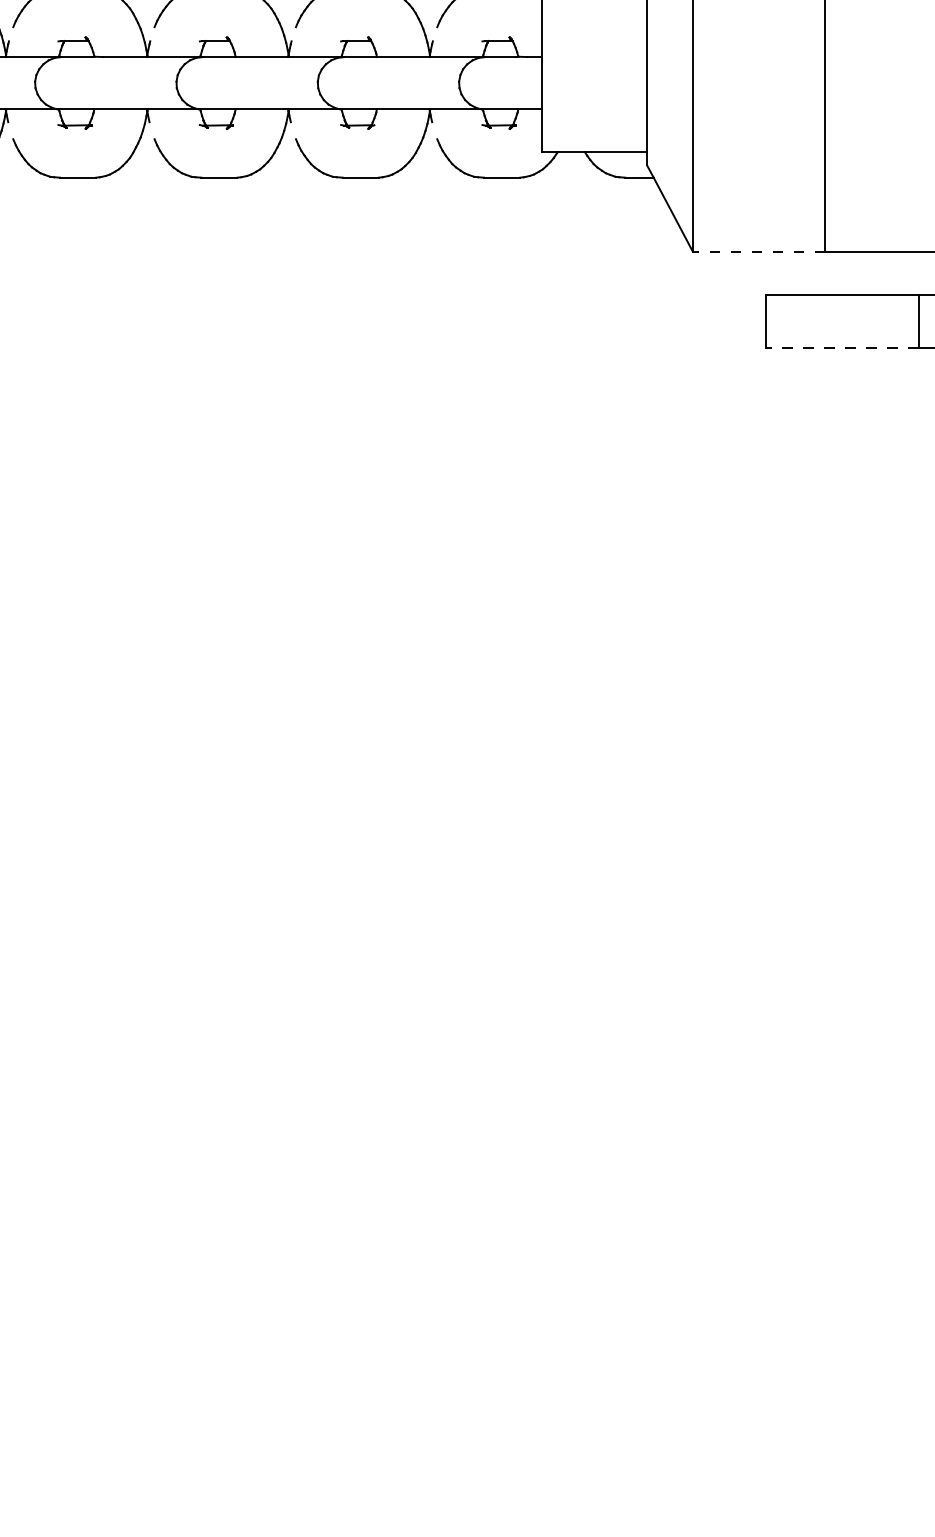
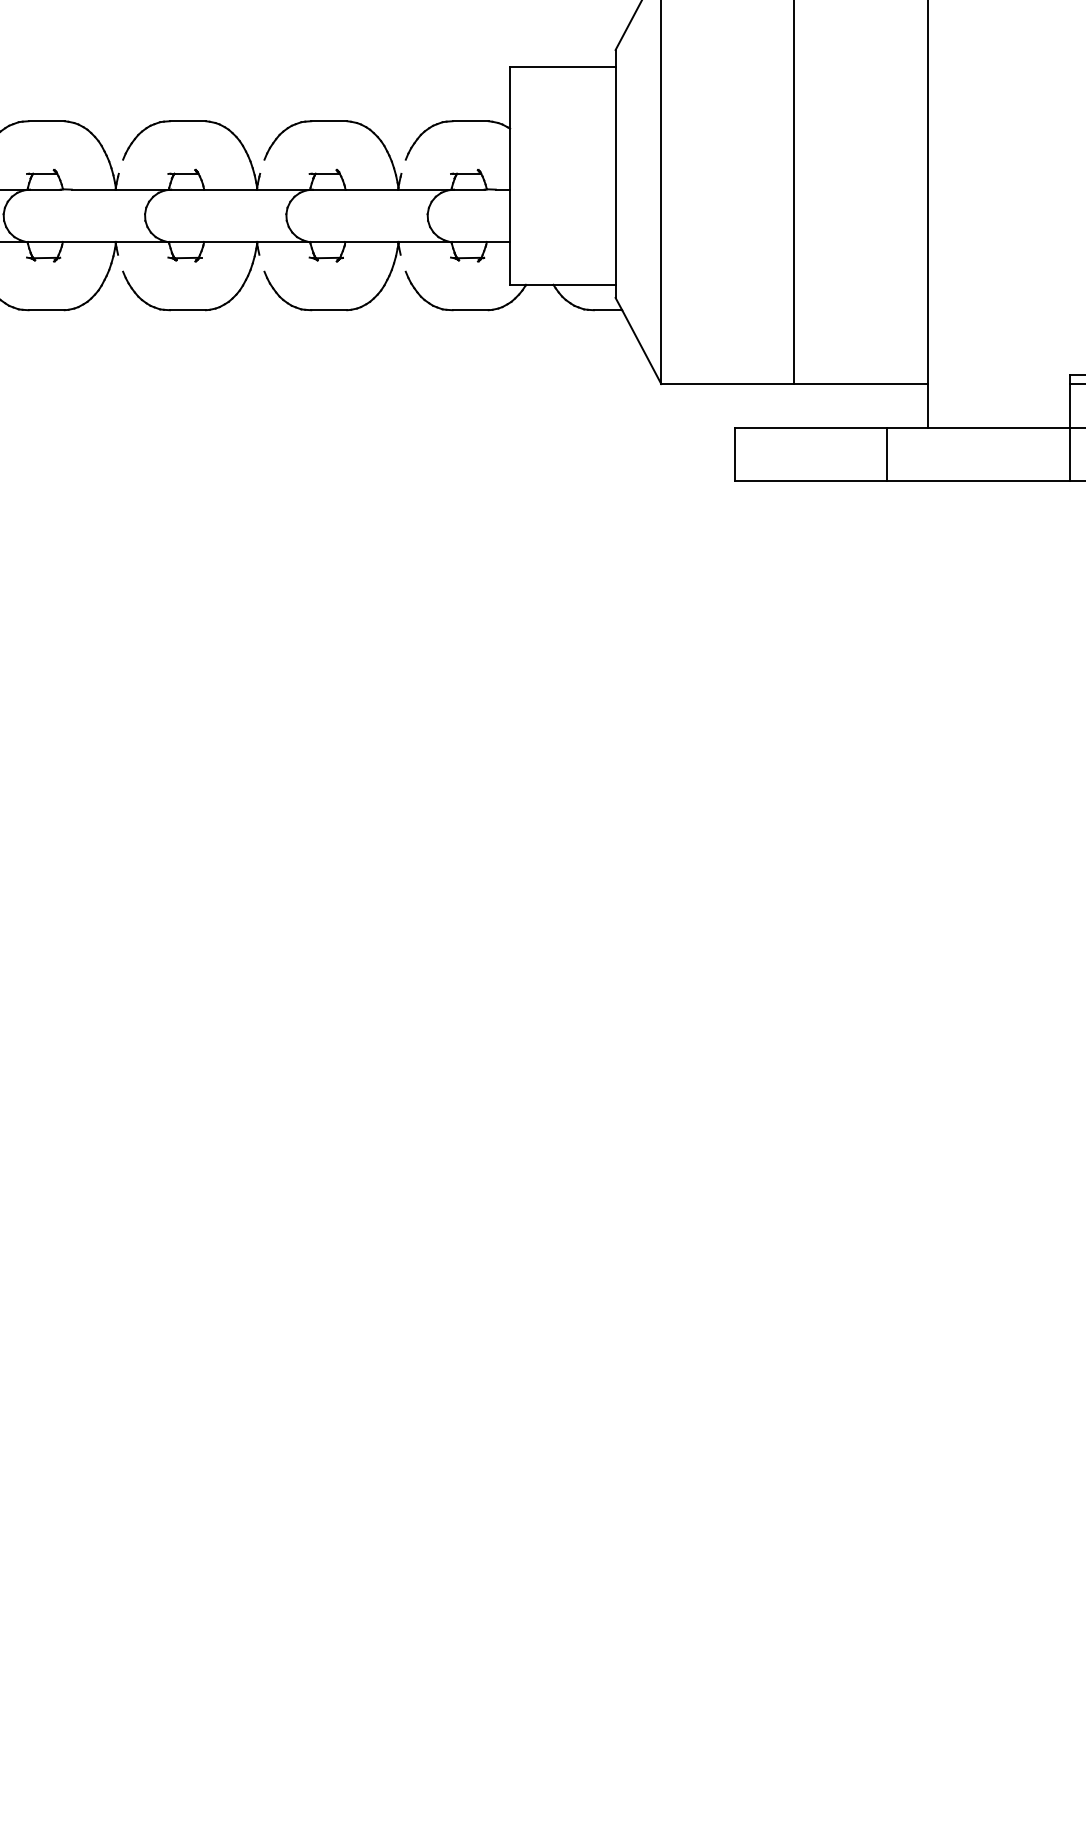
line: (758, 251) -> (727, 384), dashed -> solid
line: (841, 347) -> (810, 480), dashed -> solid

